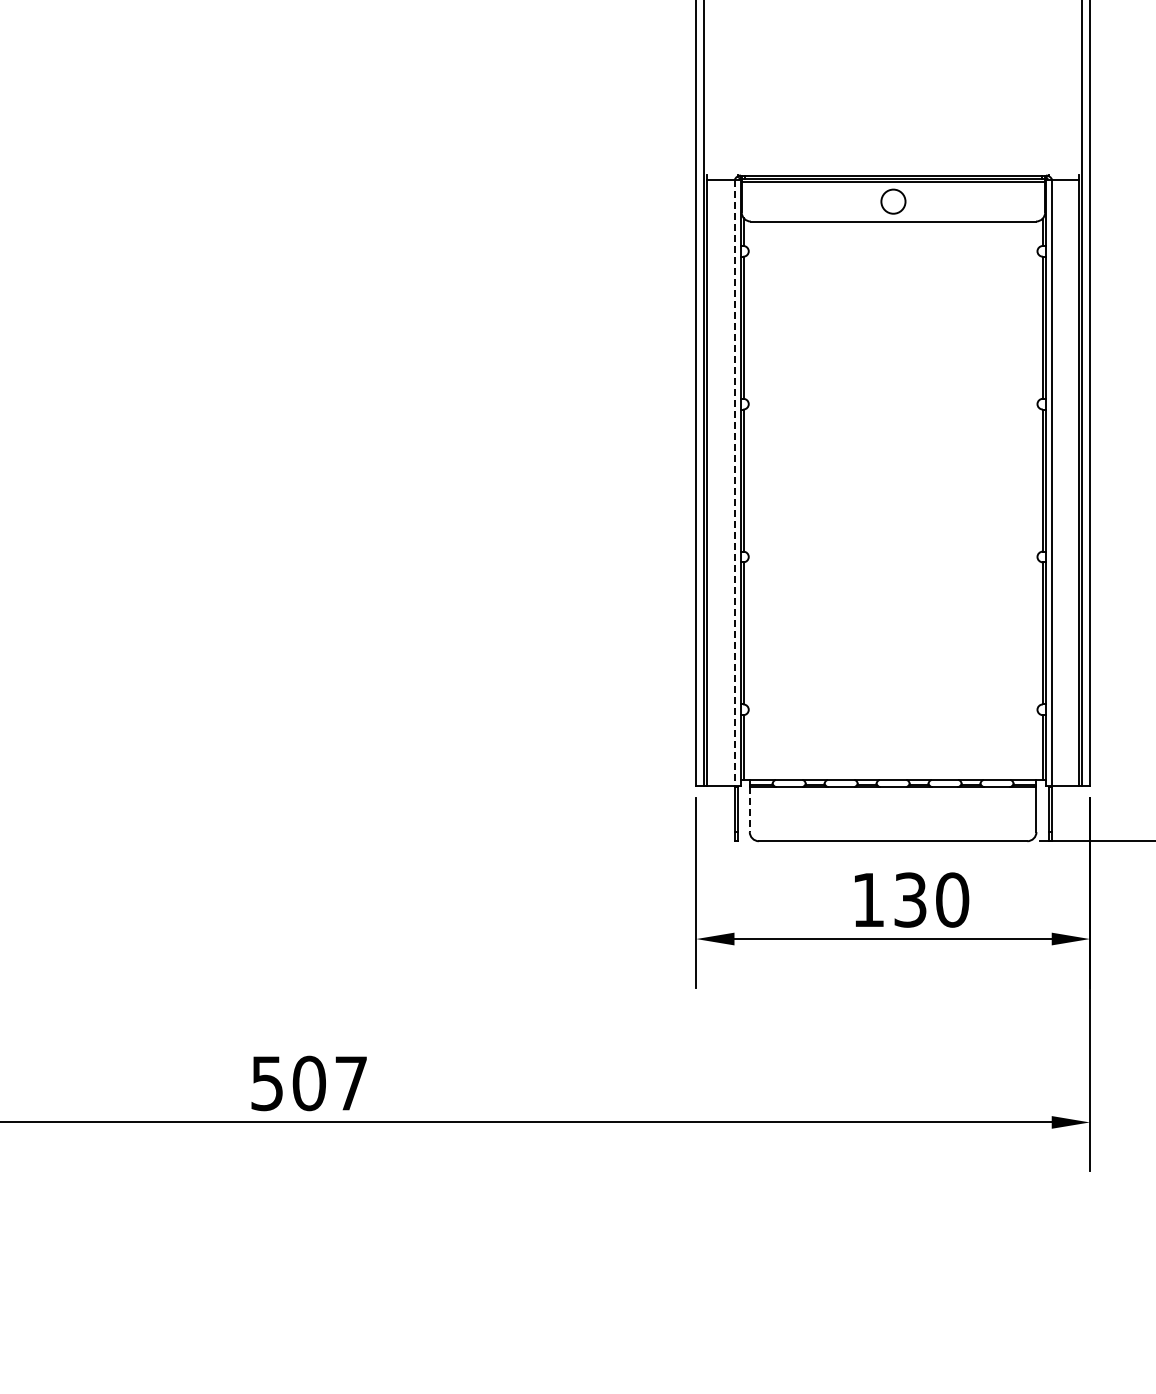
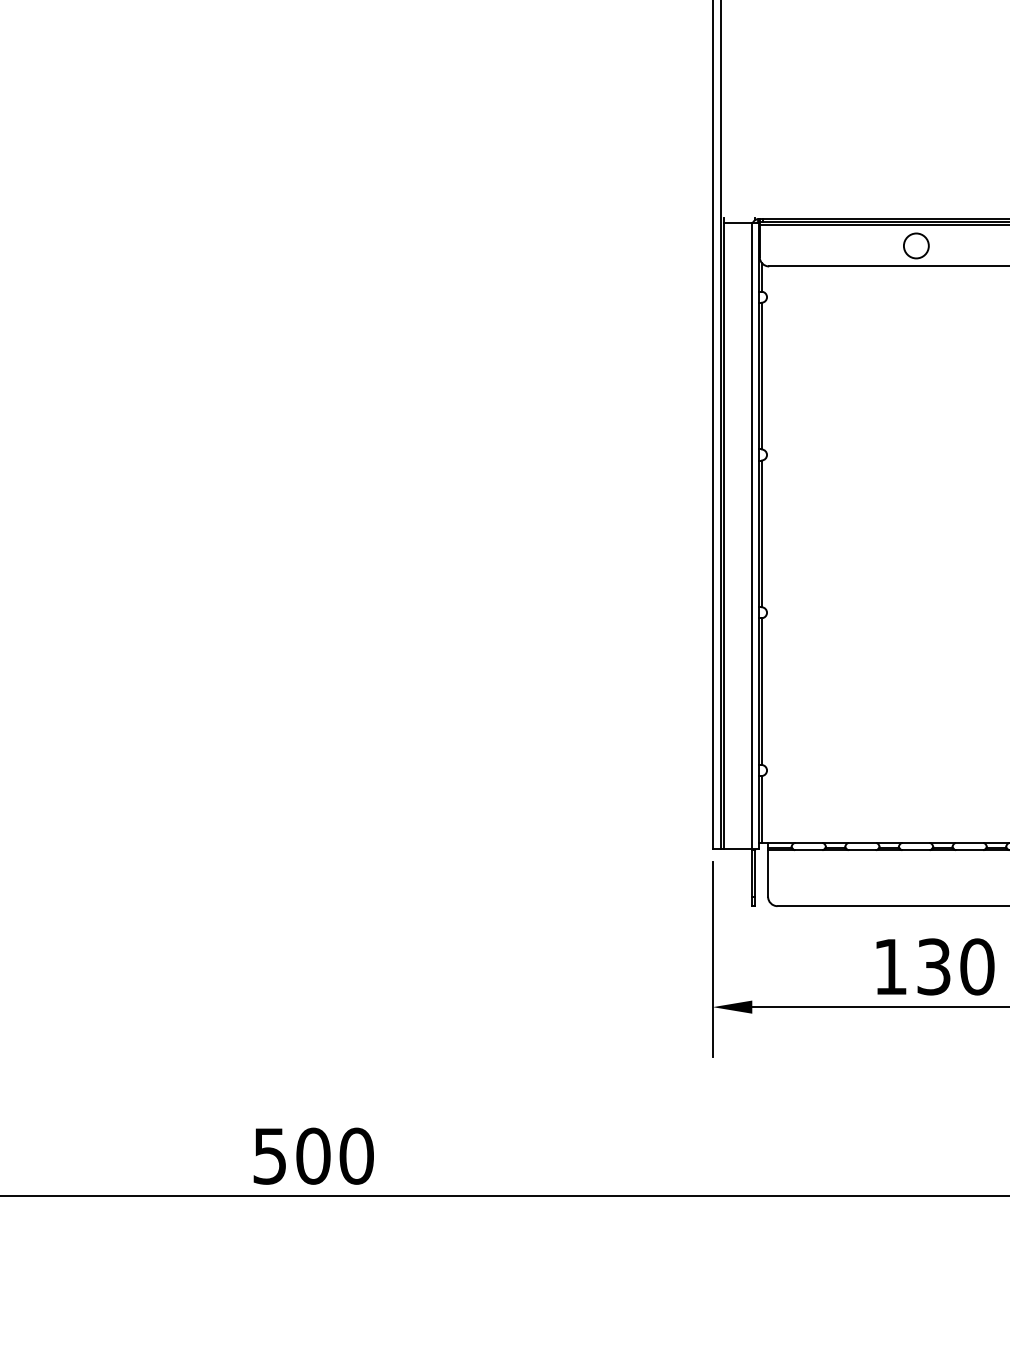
line: (734, 483) -> (752, 536), dashed -> solid
line: (749, 809) -> (767, 873), dashed -> solid
text: (350, 1083) -> (355, 1156), 507 -> 500

